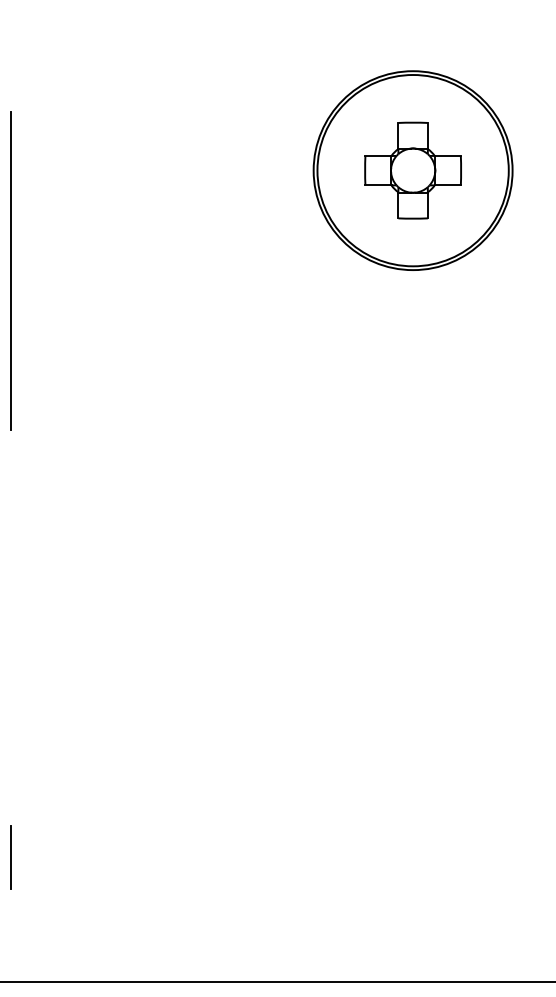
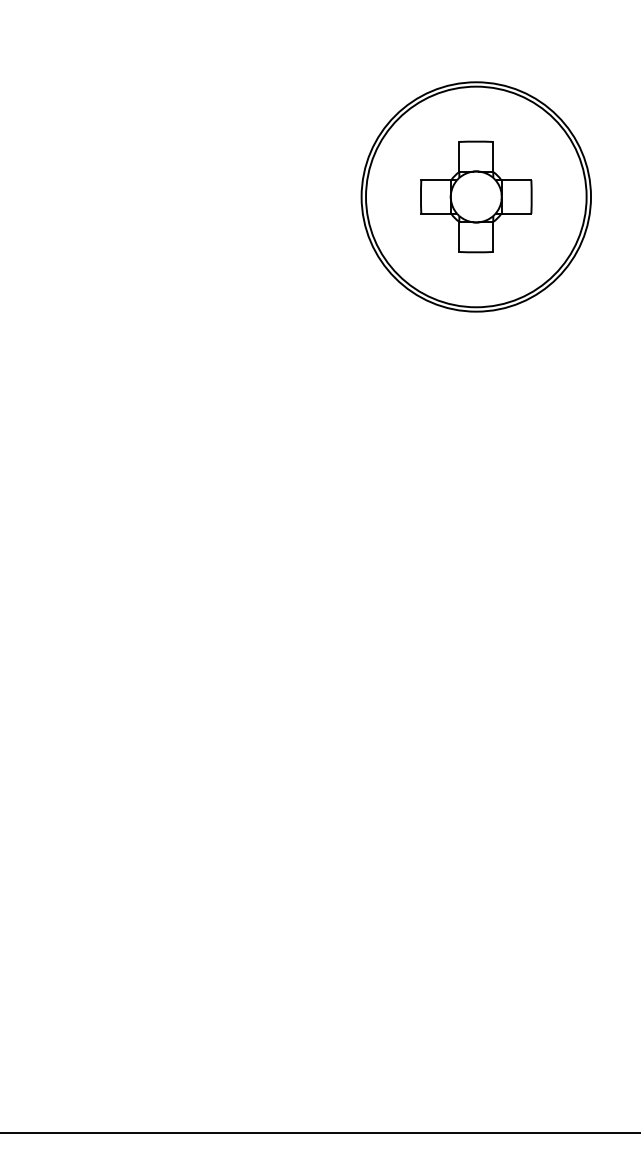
line: (11, 271) -> (13, 313), removed
line: (11, 857) -> (13, 988), removed

